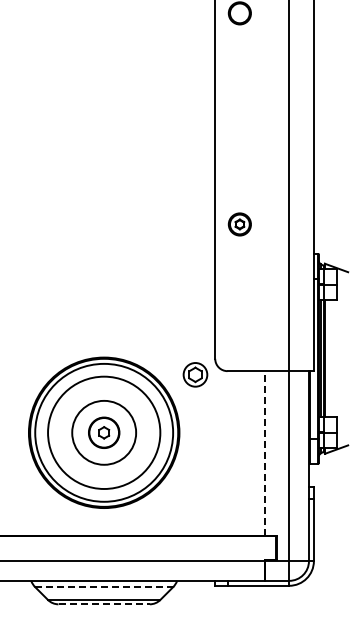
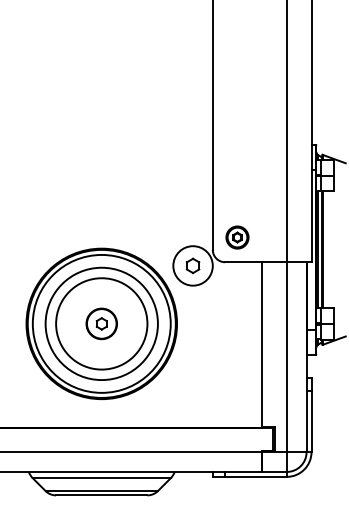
part: (239, 224) -> (237, 237), moved
circle: (195, 374) -> (193, 265), size x1.67
circle: (103, 432) -> (101, 323), size x1.43
line: (264, 453) -> (262, 344), dashed -> solid
line: (104, 587) -> (102, 478), dashed -> solid
line: (104, 604) -> (102, 495), dashed -> solid

